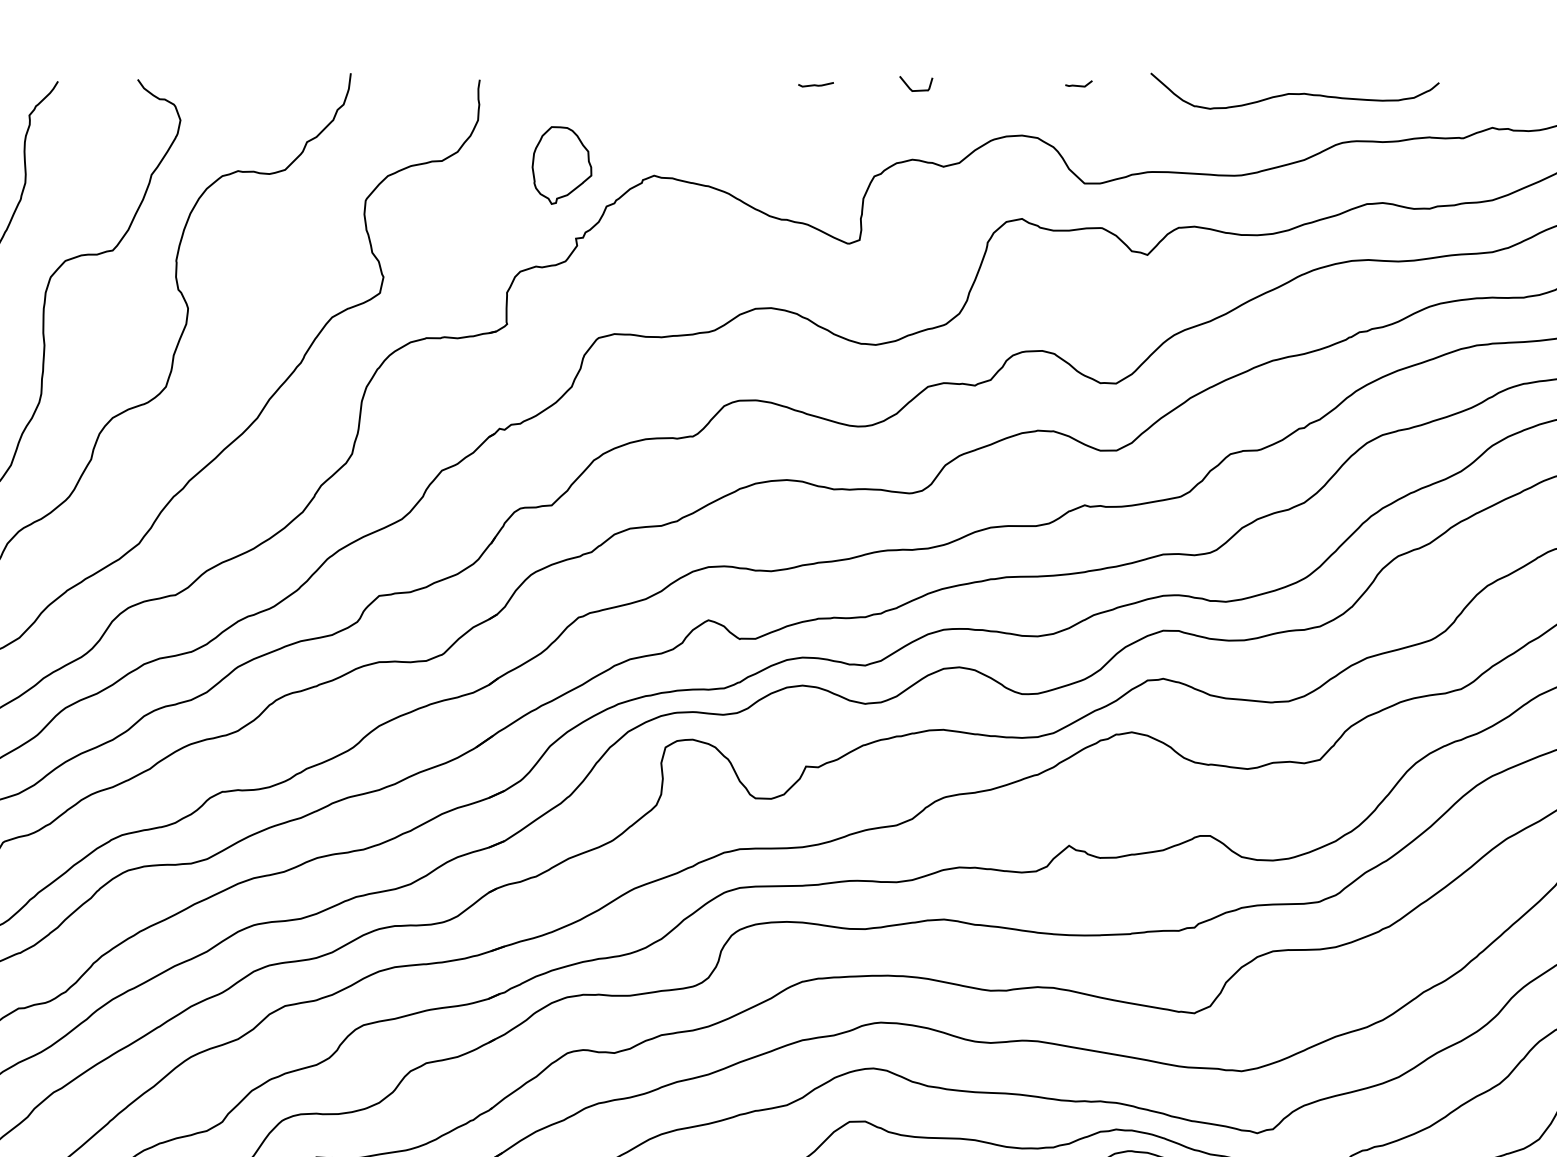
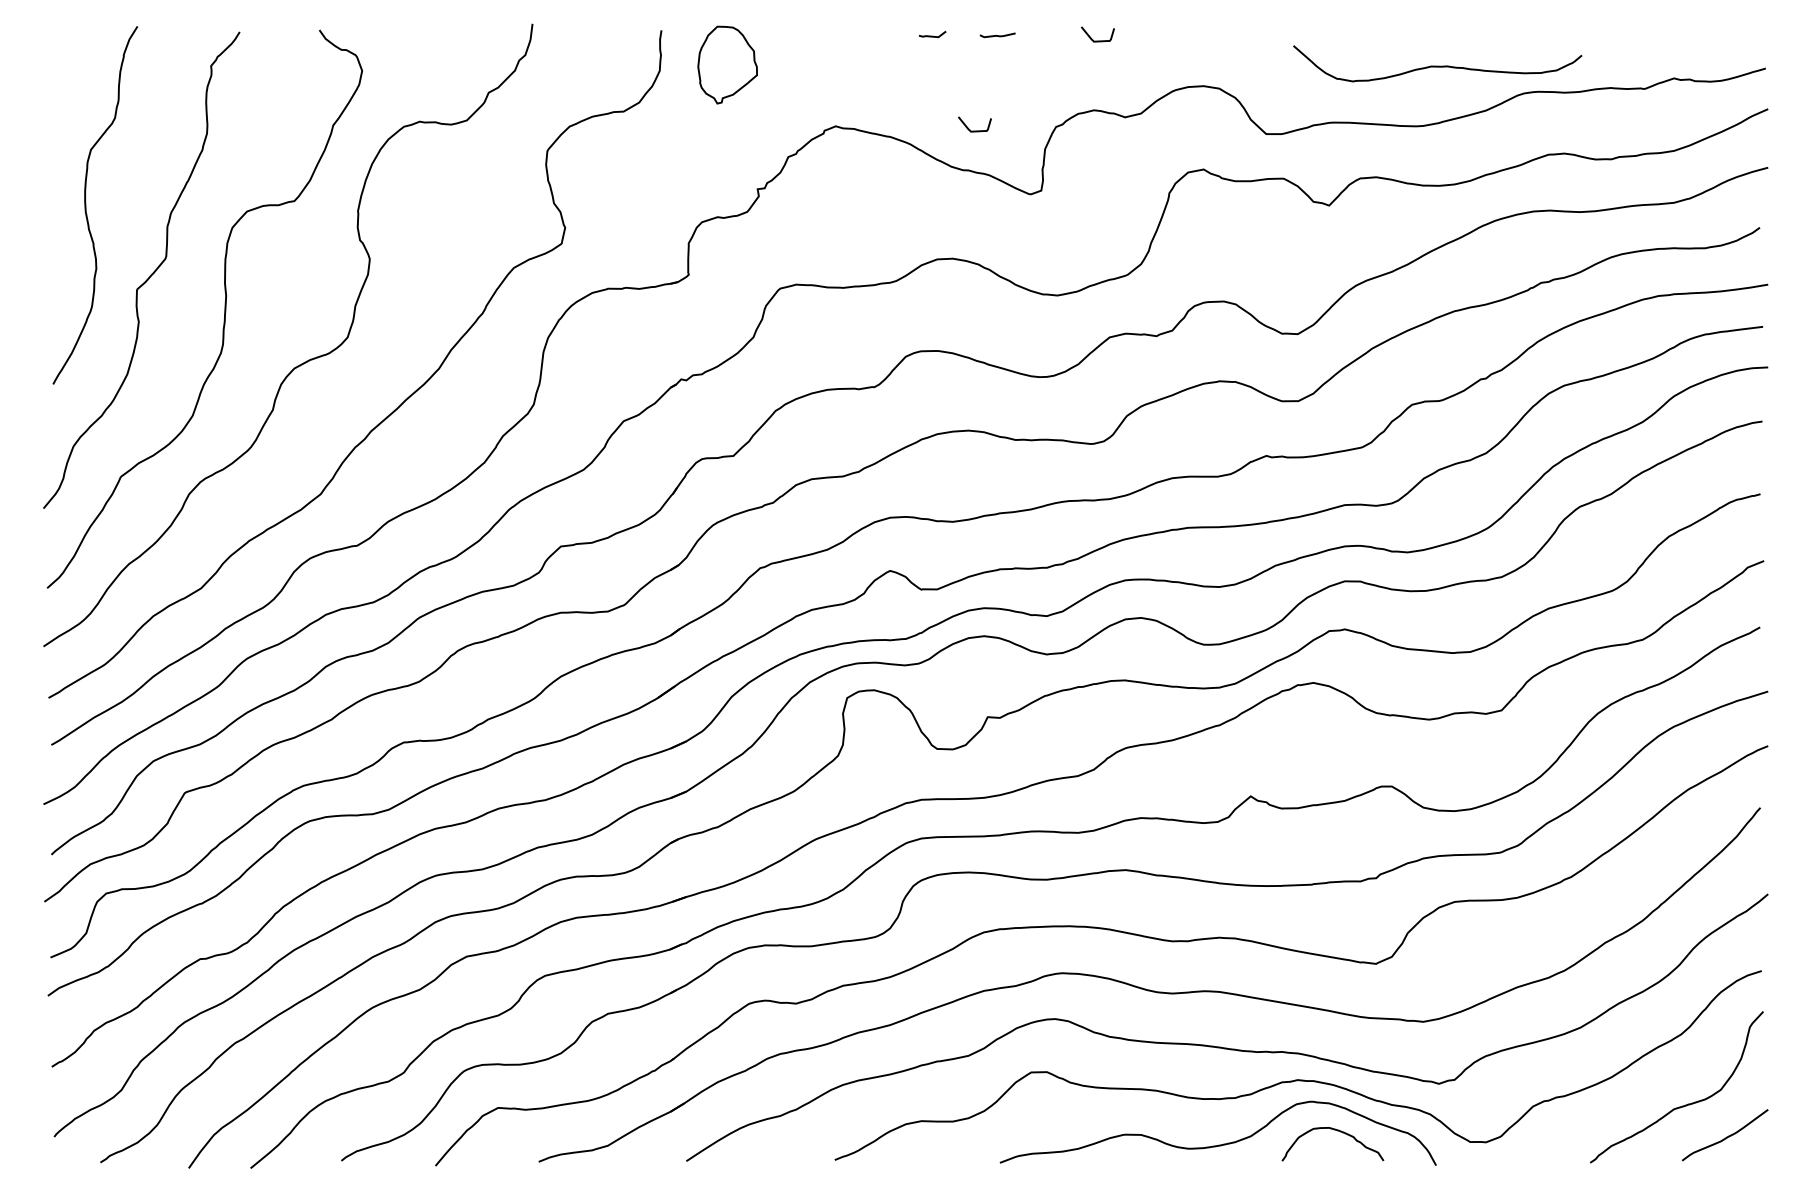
line: (1078, 84) -> (932, 35), moved
curve: (1294, 92) -> (1437, 65), moved
part: (561, 164) -> (727, 64), moved
curve: (792, 179) -> (974, 130), added

